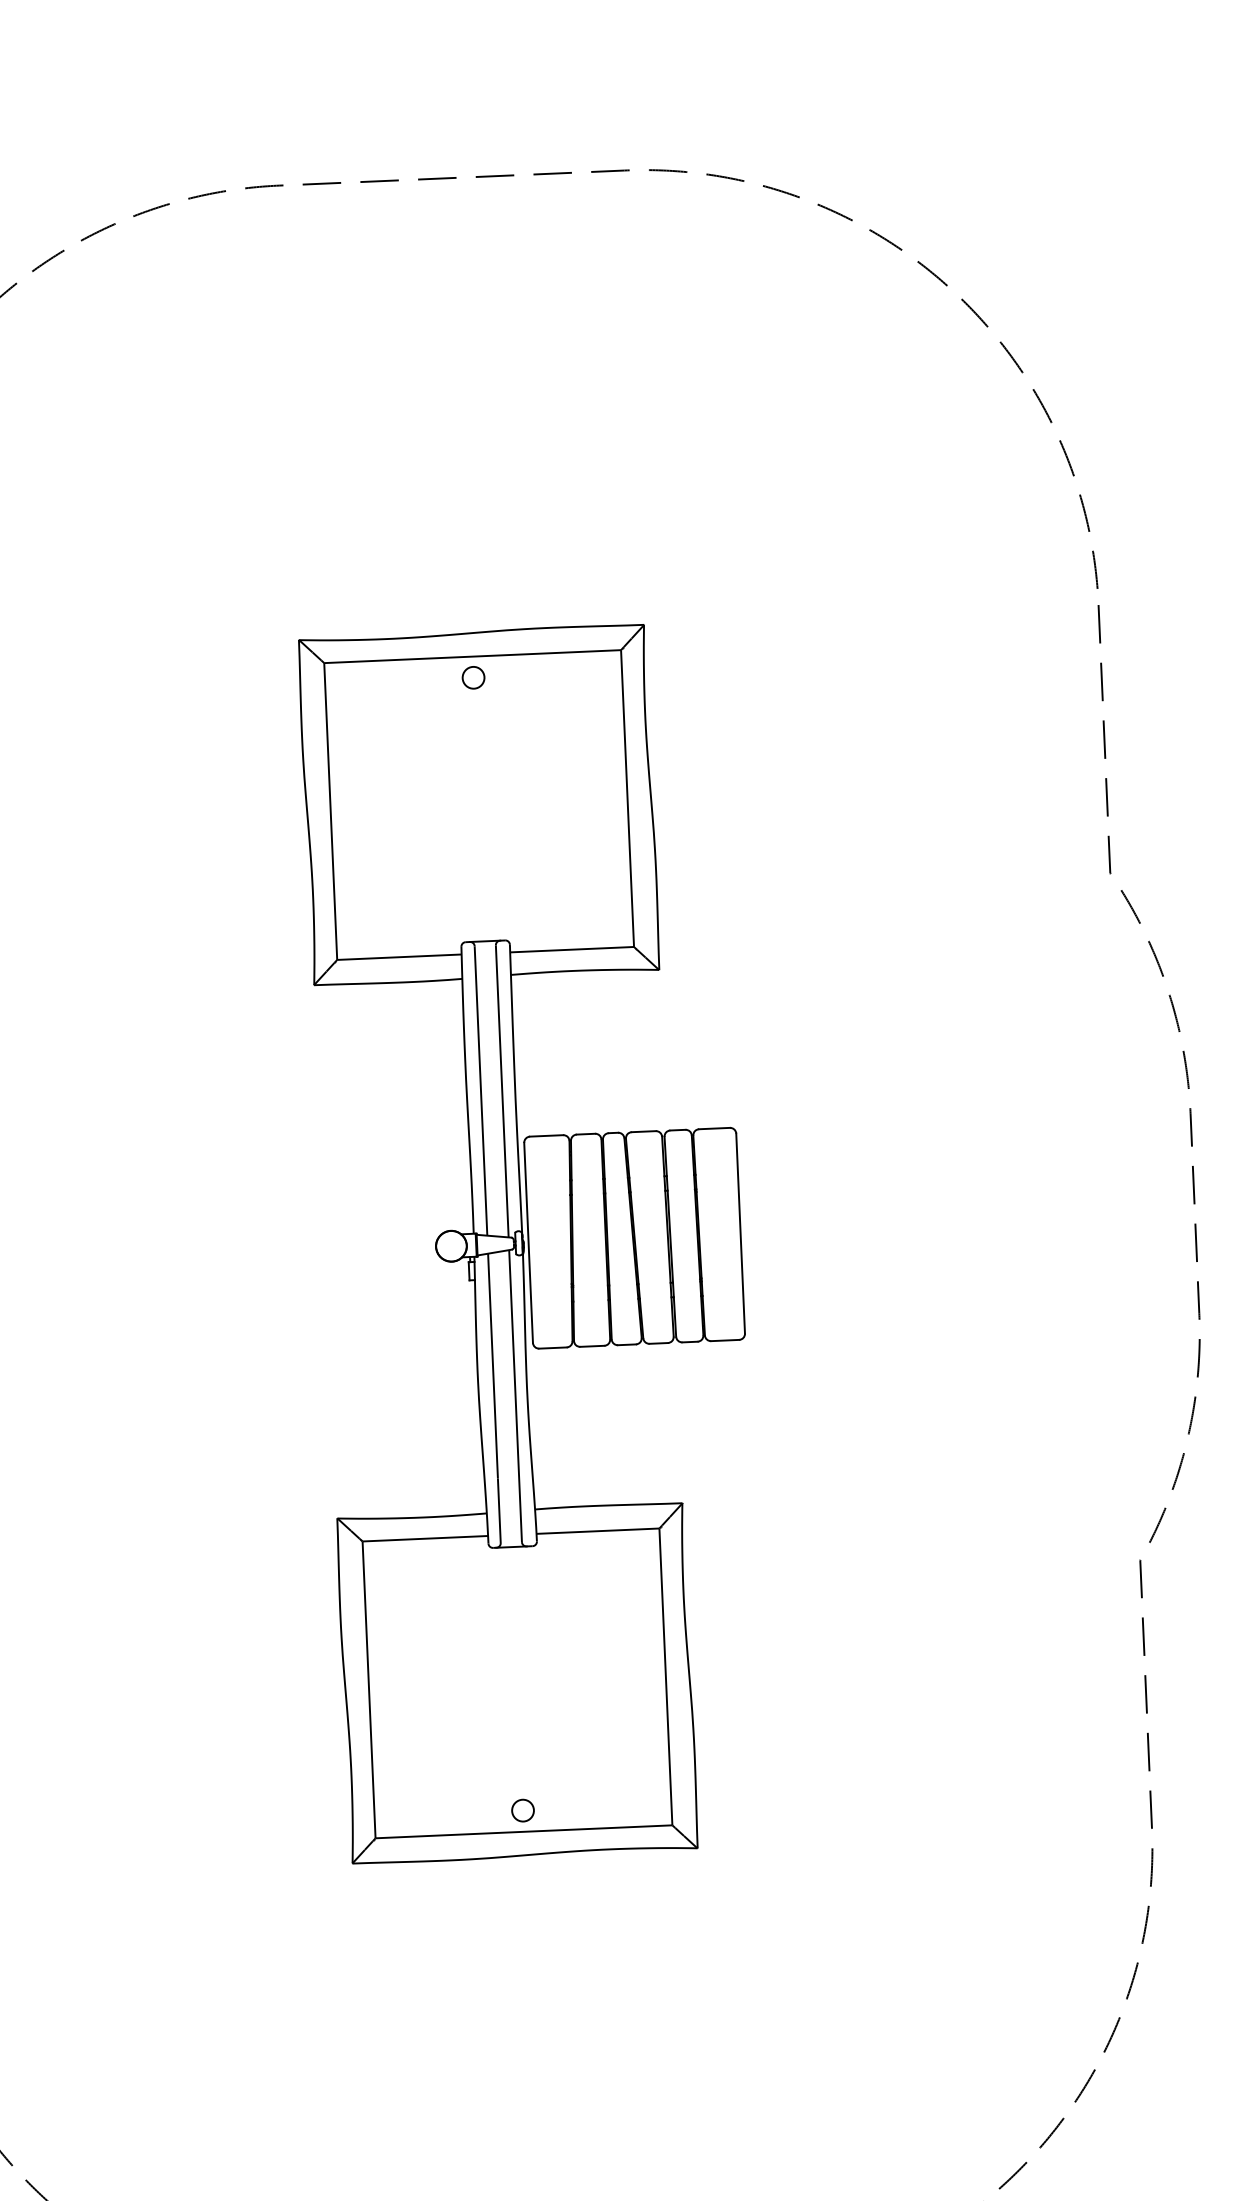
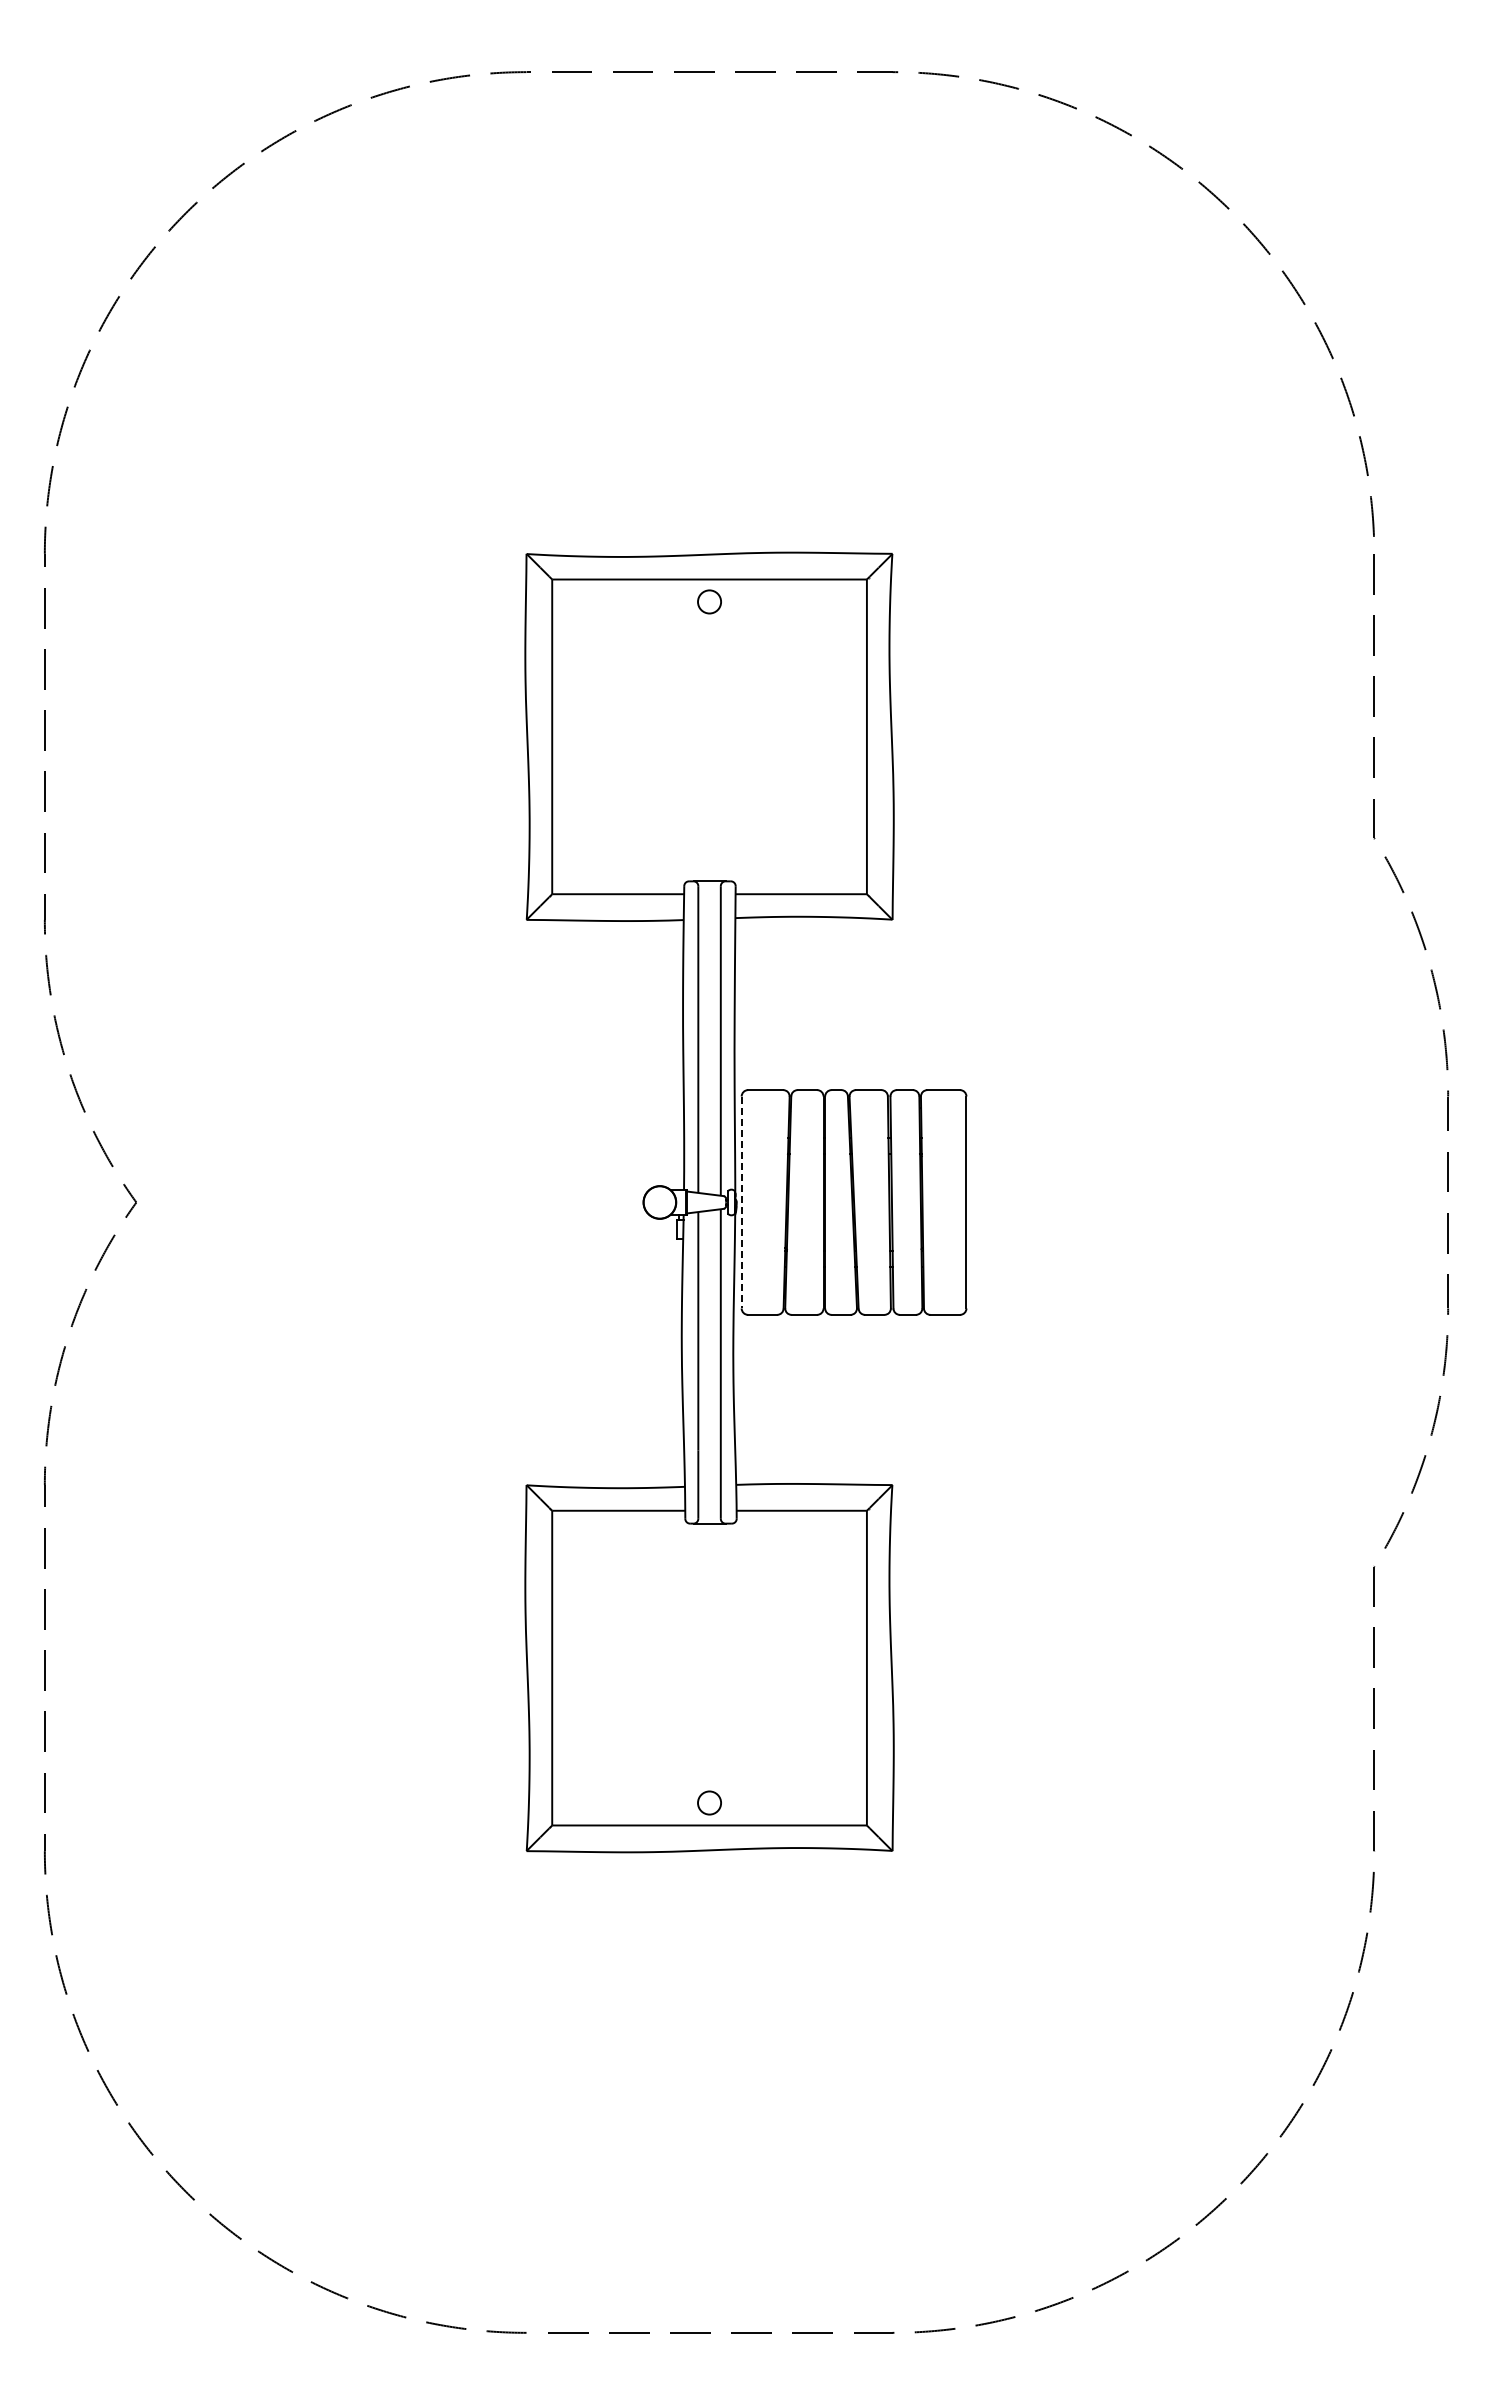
line: (528, 1242) -> (741, 1202), solid -> dashed

